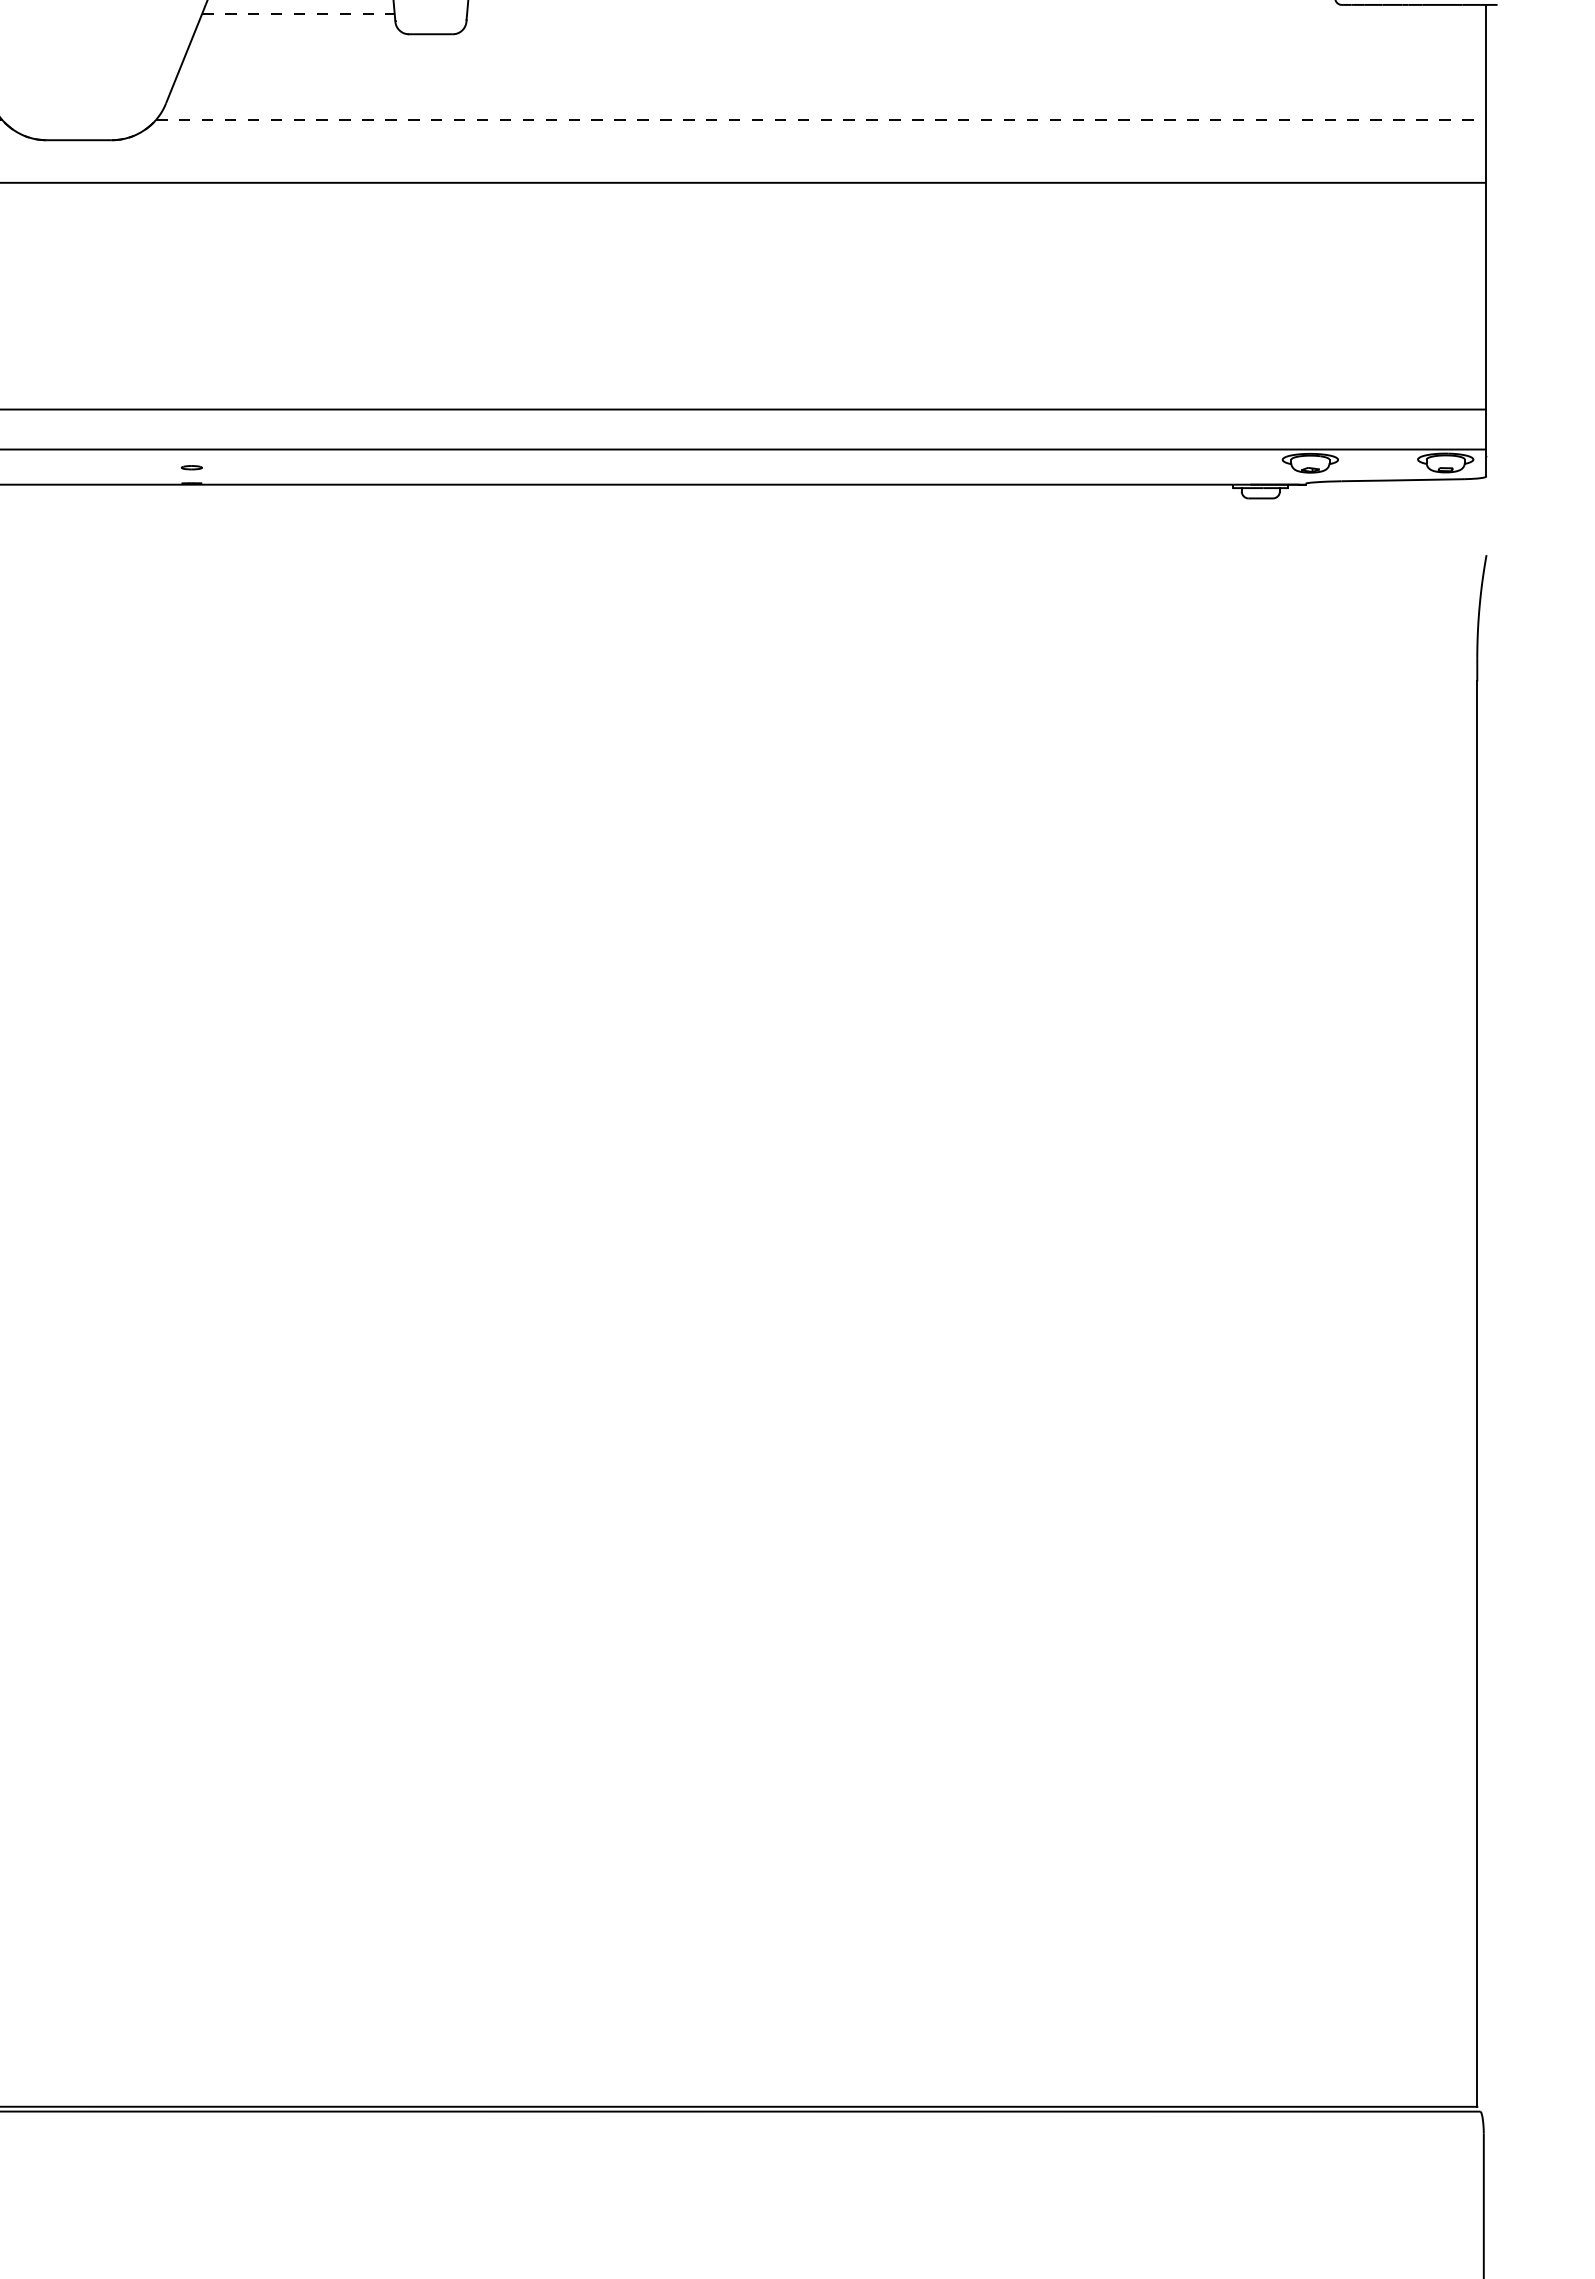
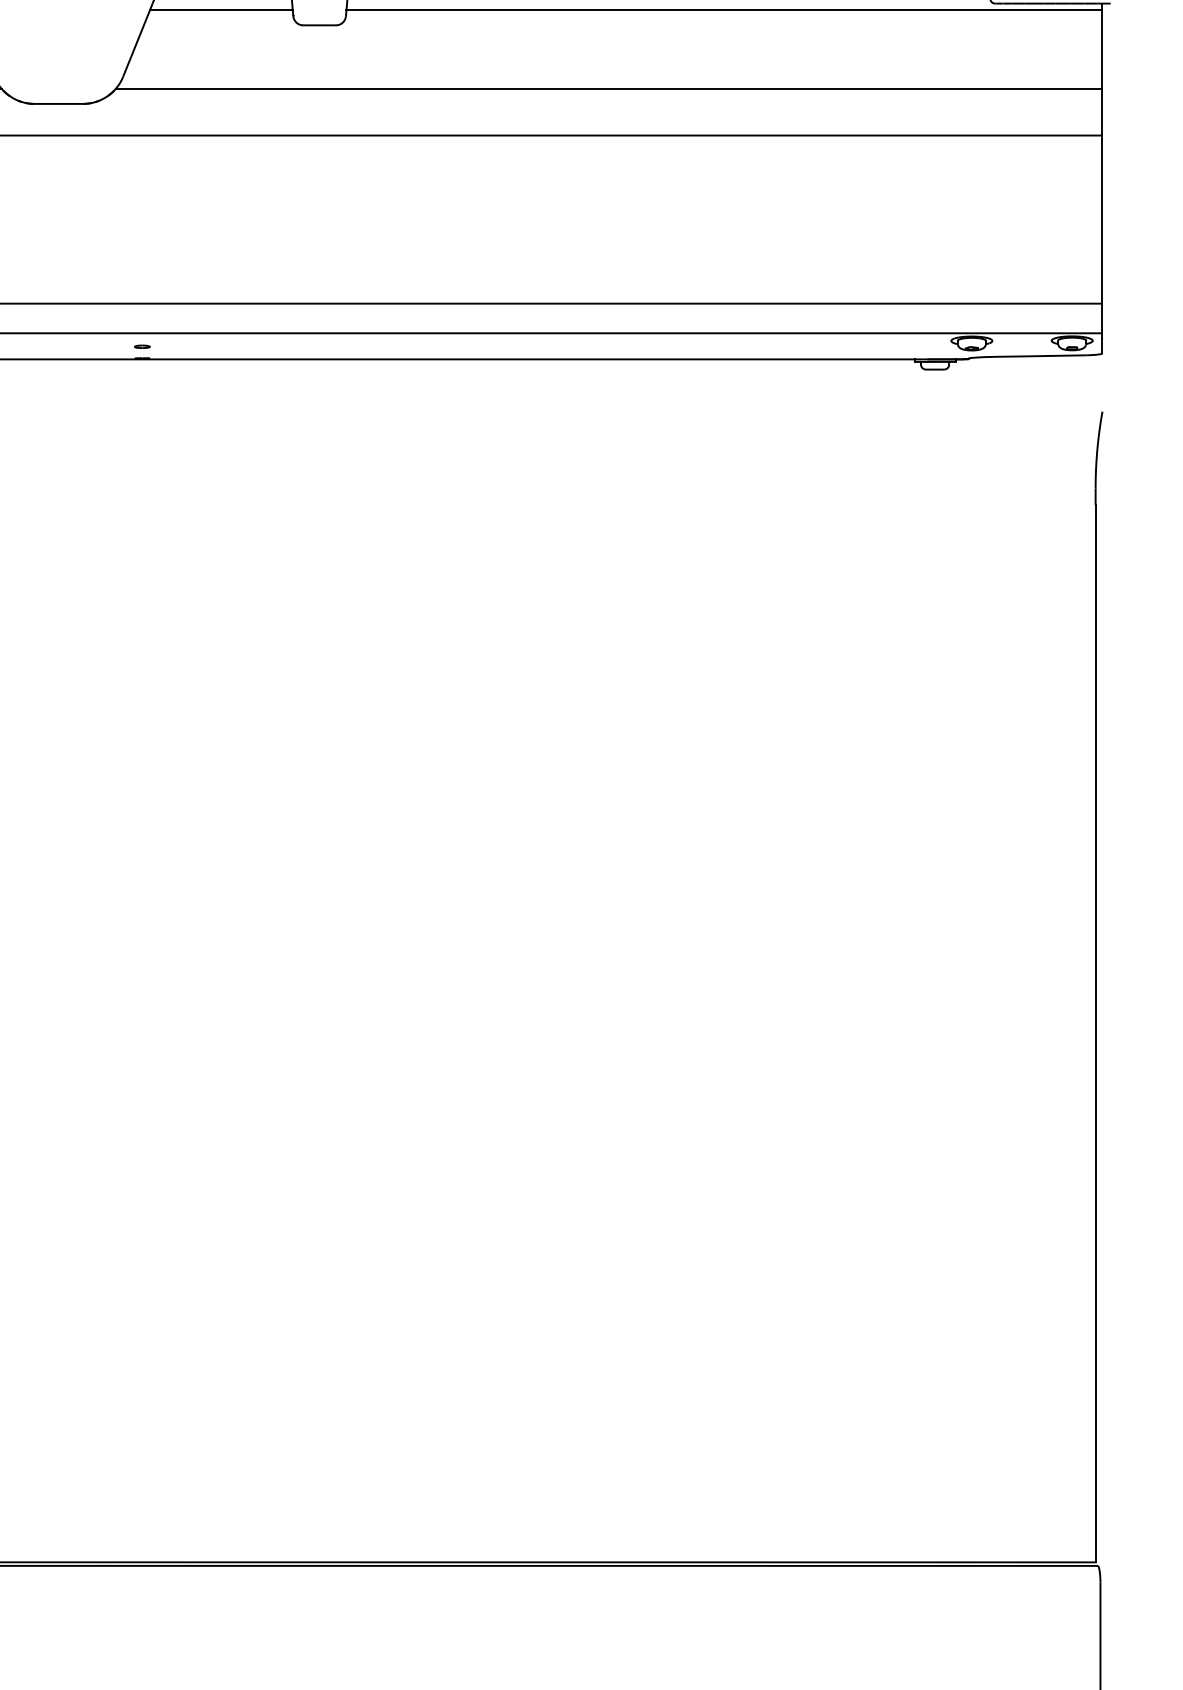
line: (298, 13) -> (221, 9), dashed -> solid
line: (976, 13) -> (724, 9), added
line: (821, 119) -> (609, 88), dashed -> solid

